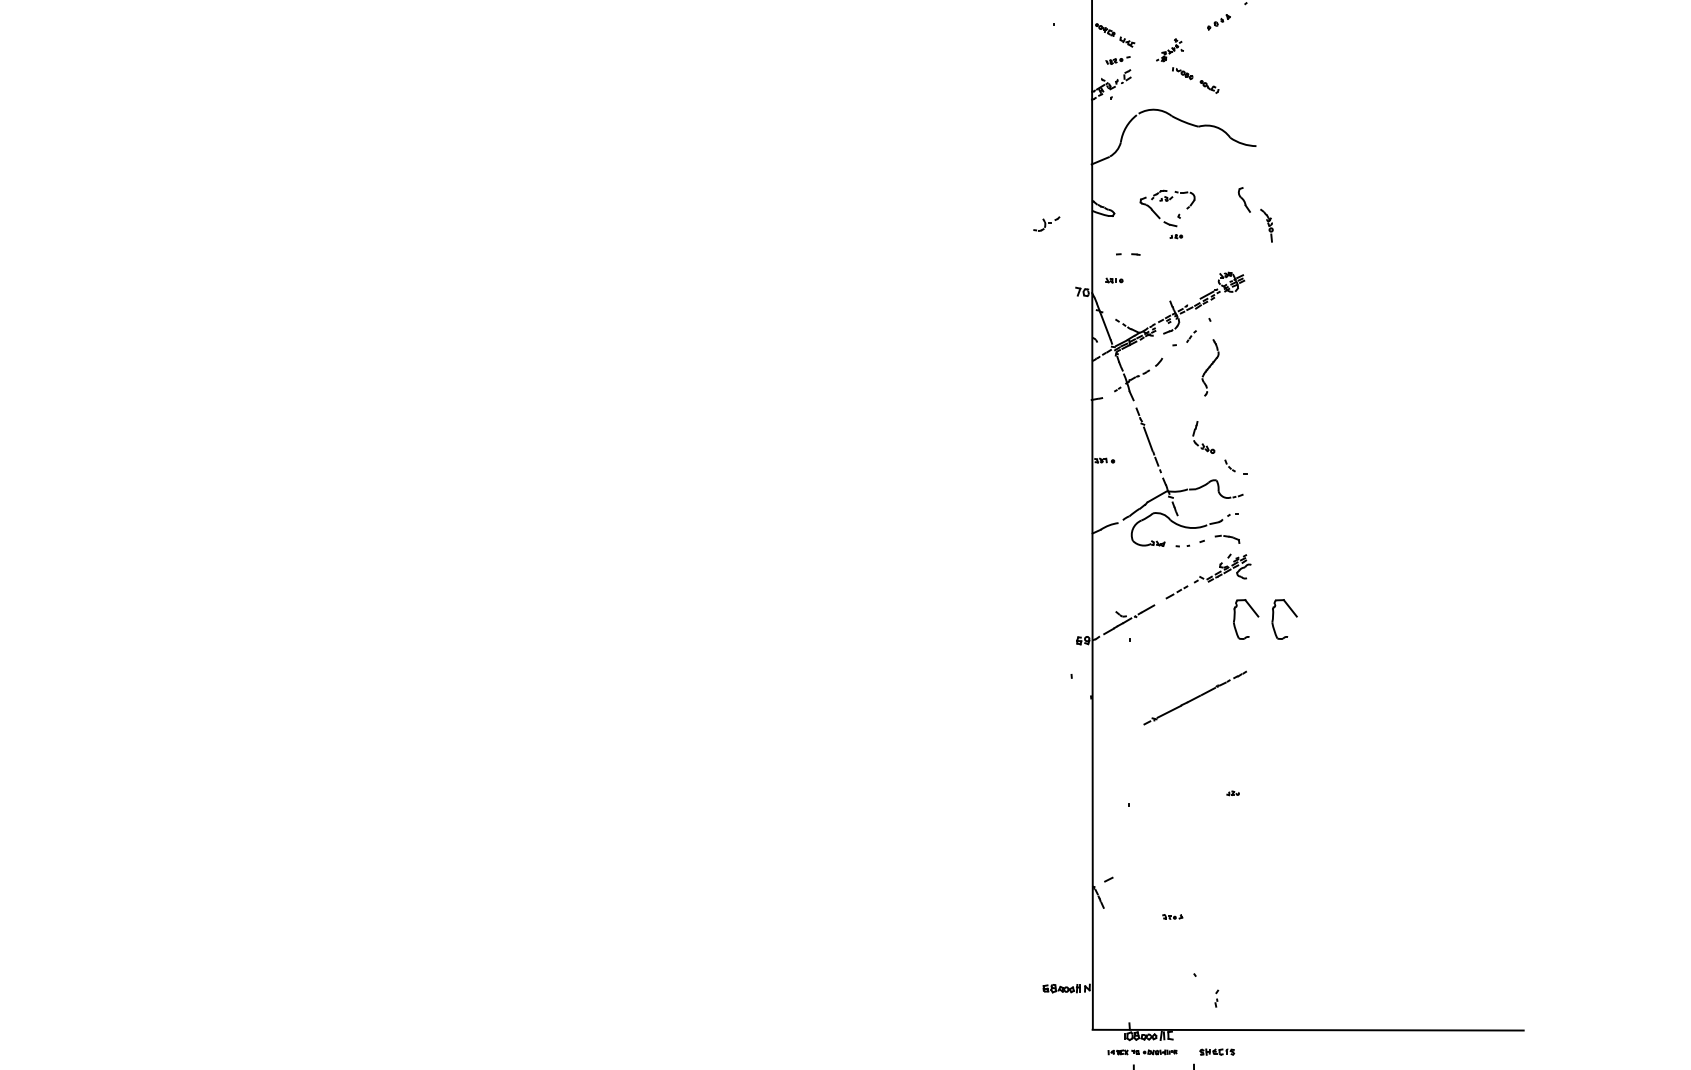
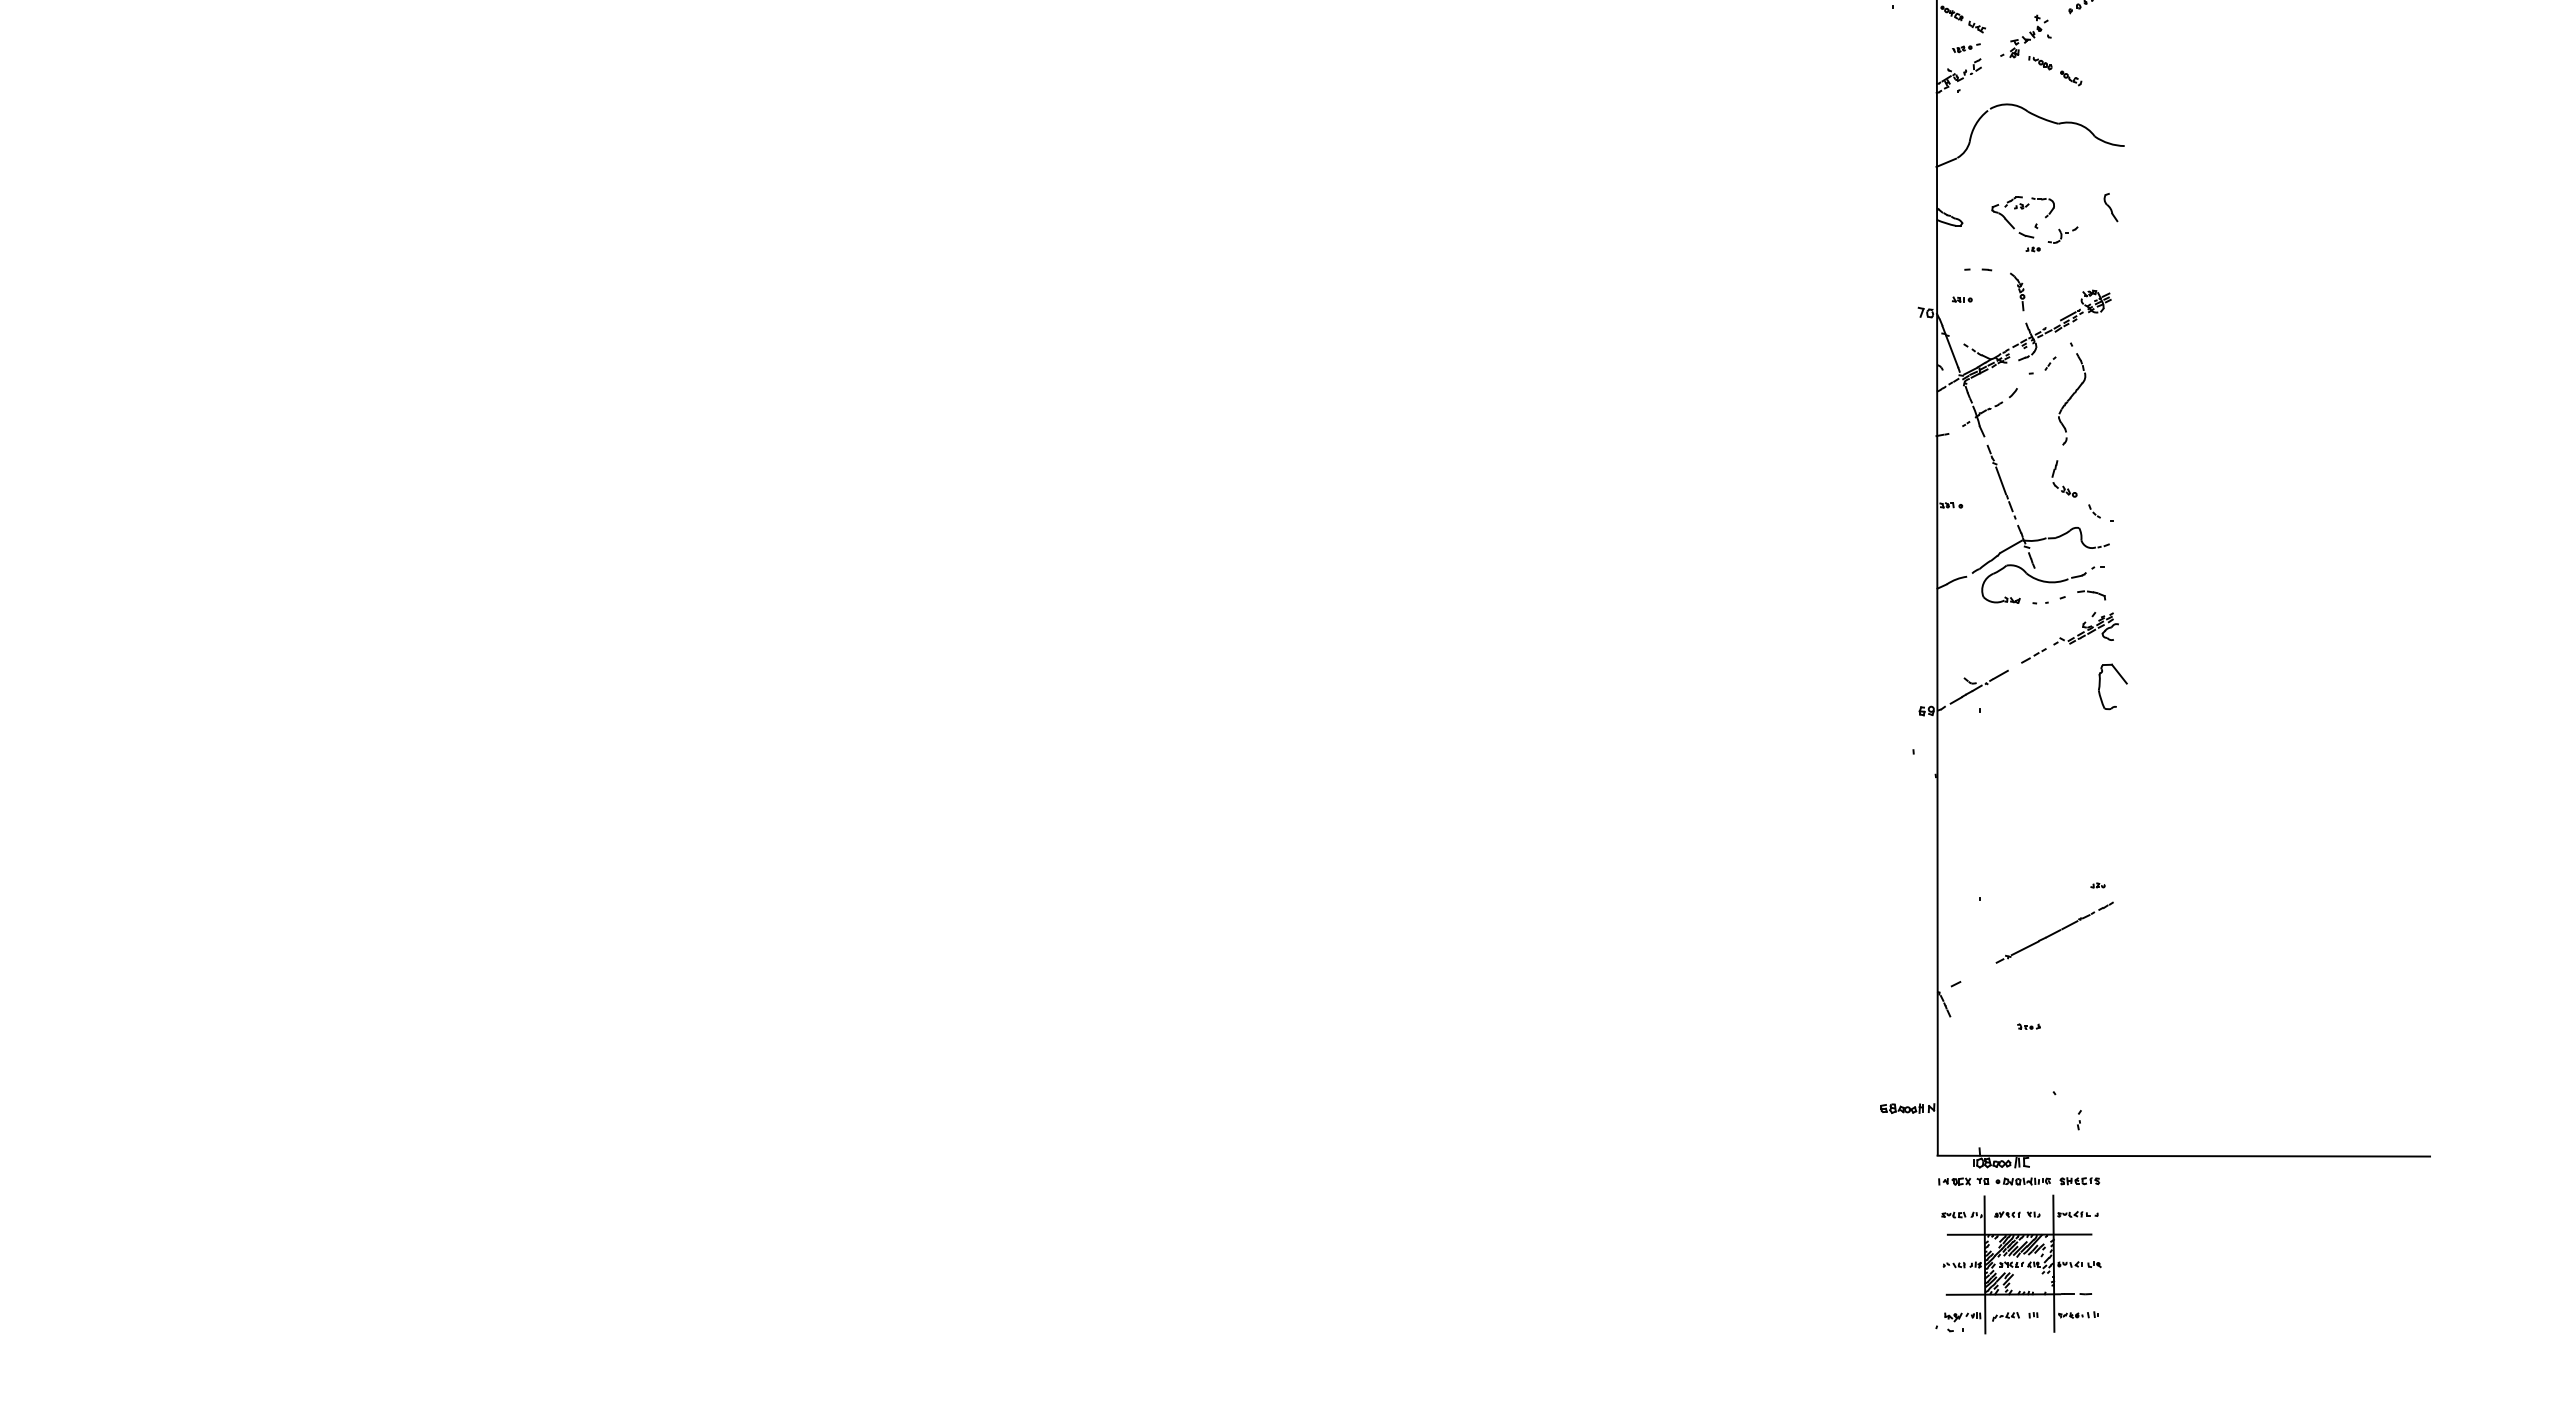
part: (1169, 50) -> (2025, 36), size x1.67
part: (1046, 223) -> (2062, 234), moved
part: (1266, 225) -> (2017, 291), moved
part: (1210, 367) -> (2072, 399), size x1.43
part: (1273, 619) -> (2144, 686), removed
part: (1195, 697) -> (2054, 932), moved
part: (1142, 1052) -> (1994, 1181), size x1.43

